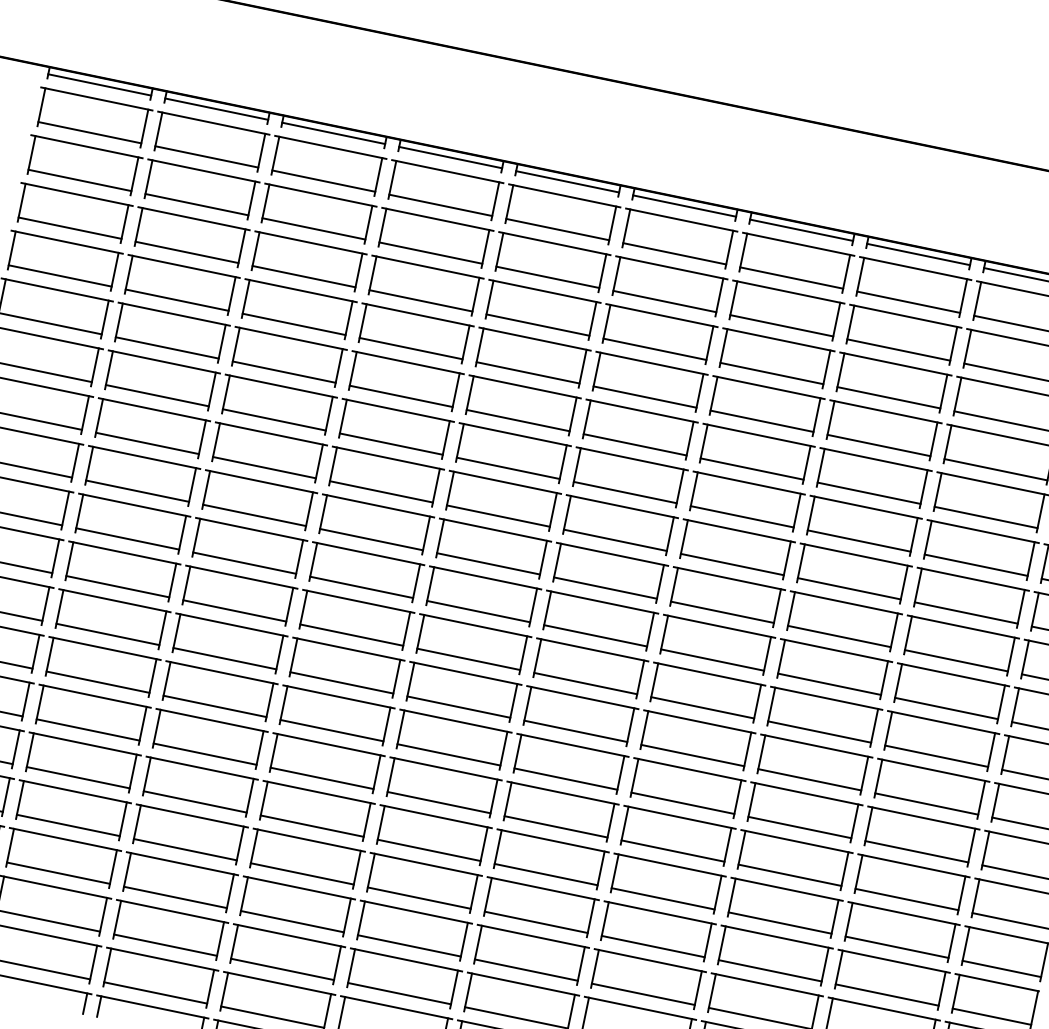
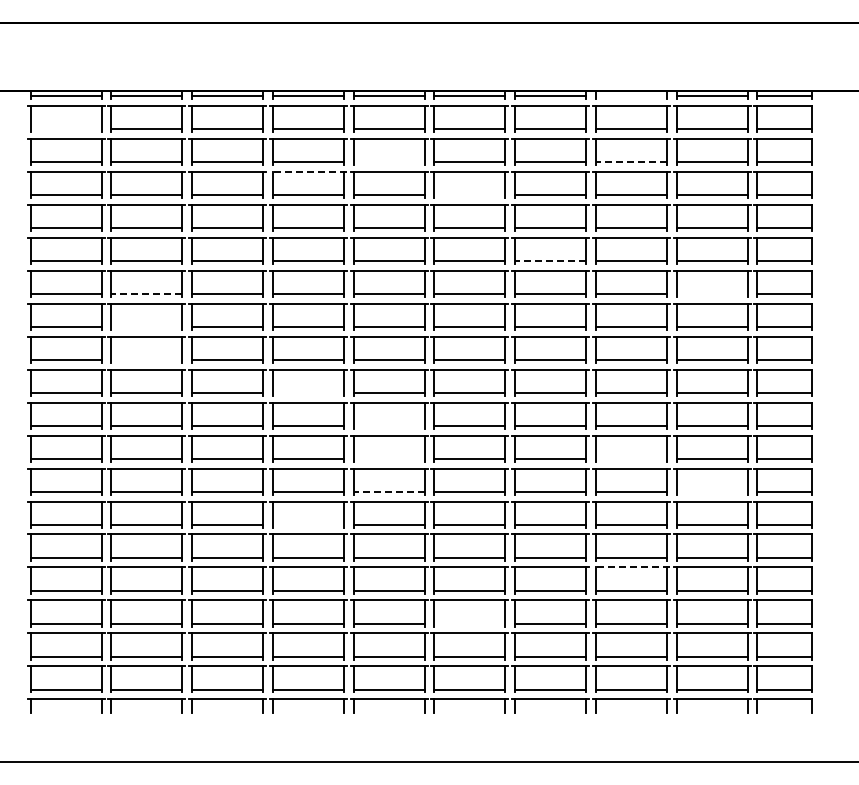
line: (88, 132) -> (65, 129), removed
line: (917, 254) -> (630, 96), removed
line: (426, 266) -> (307, 171), solid -> dashed
line: (546, 277) -> (388, 162), removed
line: (654, 349) -> (469, 195), removed
line: (898, 350) -> (631, 162), solid -> dashed
line: (156, 396) -> (146, 294), solid -> dashed
line: (146, 444) -> (146, 327), removed
line: (751, 469) -> (550, 261), solid -> dashed
line: (137, 490) -> (146, 359), removed
line: (975, 565) -> (711, 294), removed
line: (360, 586) -> (307, 392), removed
line: (467, 658) -> (388, 425), removed
line: (458, 706) -> (388, 458), removed
line: (449, 754) -> (389, 491), solid -> dashed
line: (320, 777) -> (307, 524), removed
line: (808, 778) -> (630, 458), removed
line: (916, 851) -> (711, 491), removed
line: (775, 936) -> (630, 567), solid -> dashed
line: (525, 969) -> (469, 623), removed

